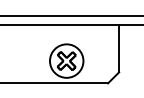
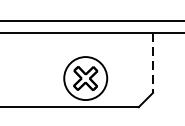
line: (119, 49) -> (153, 63), solid -> dashed

